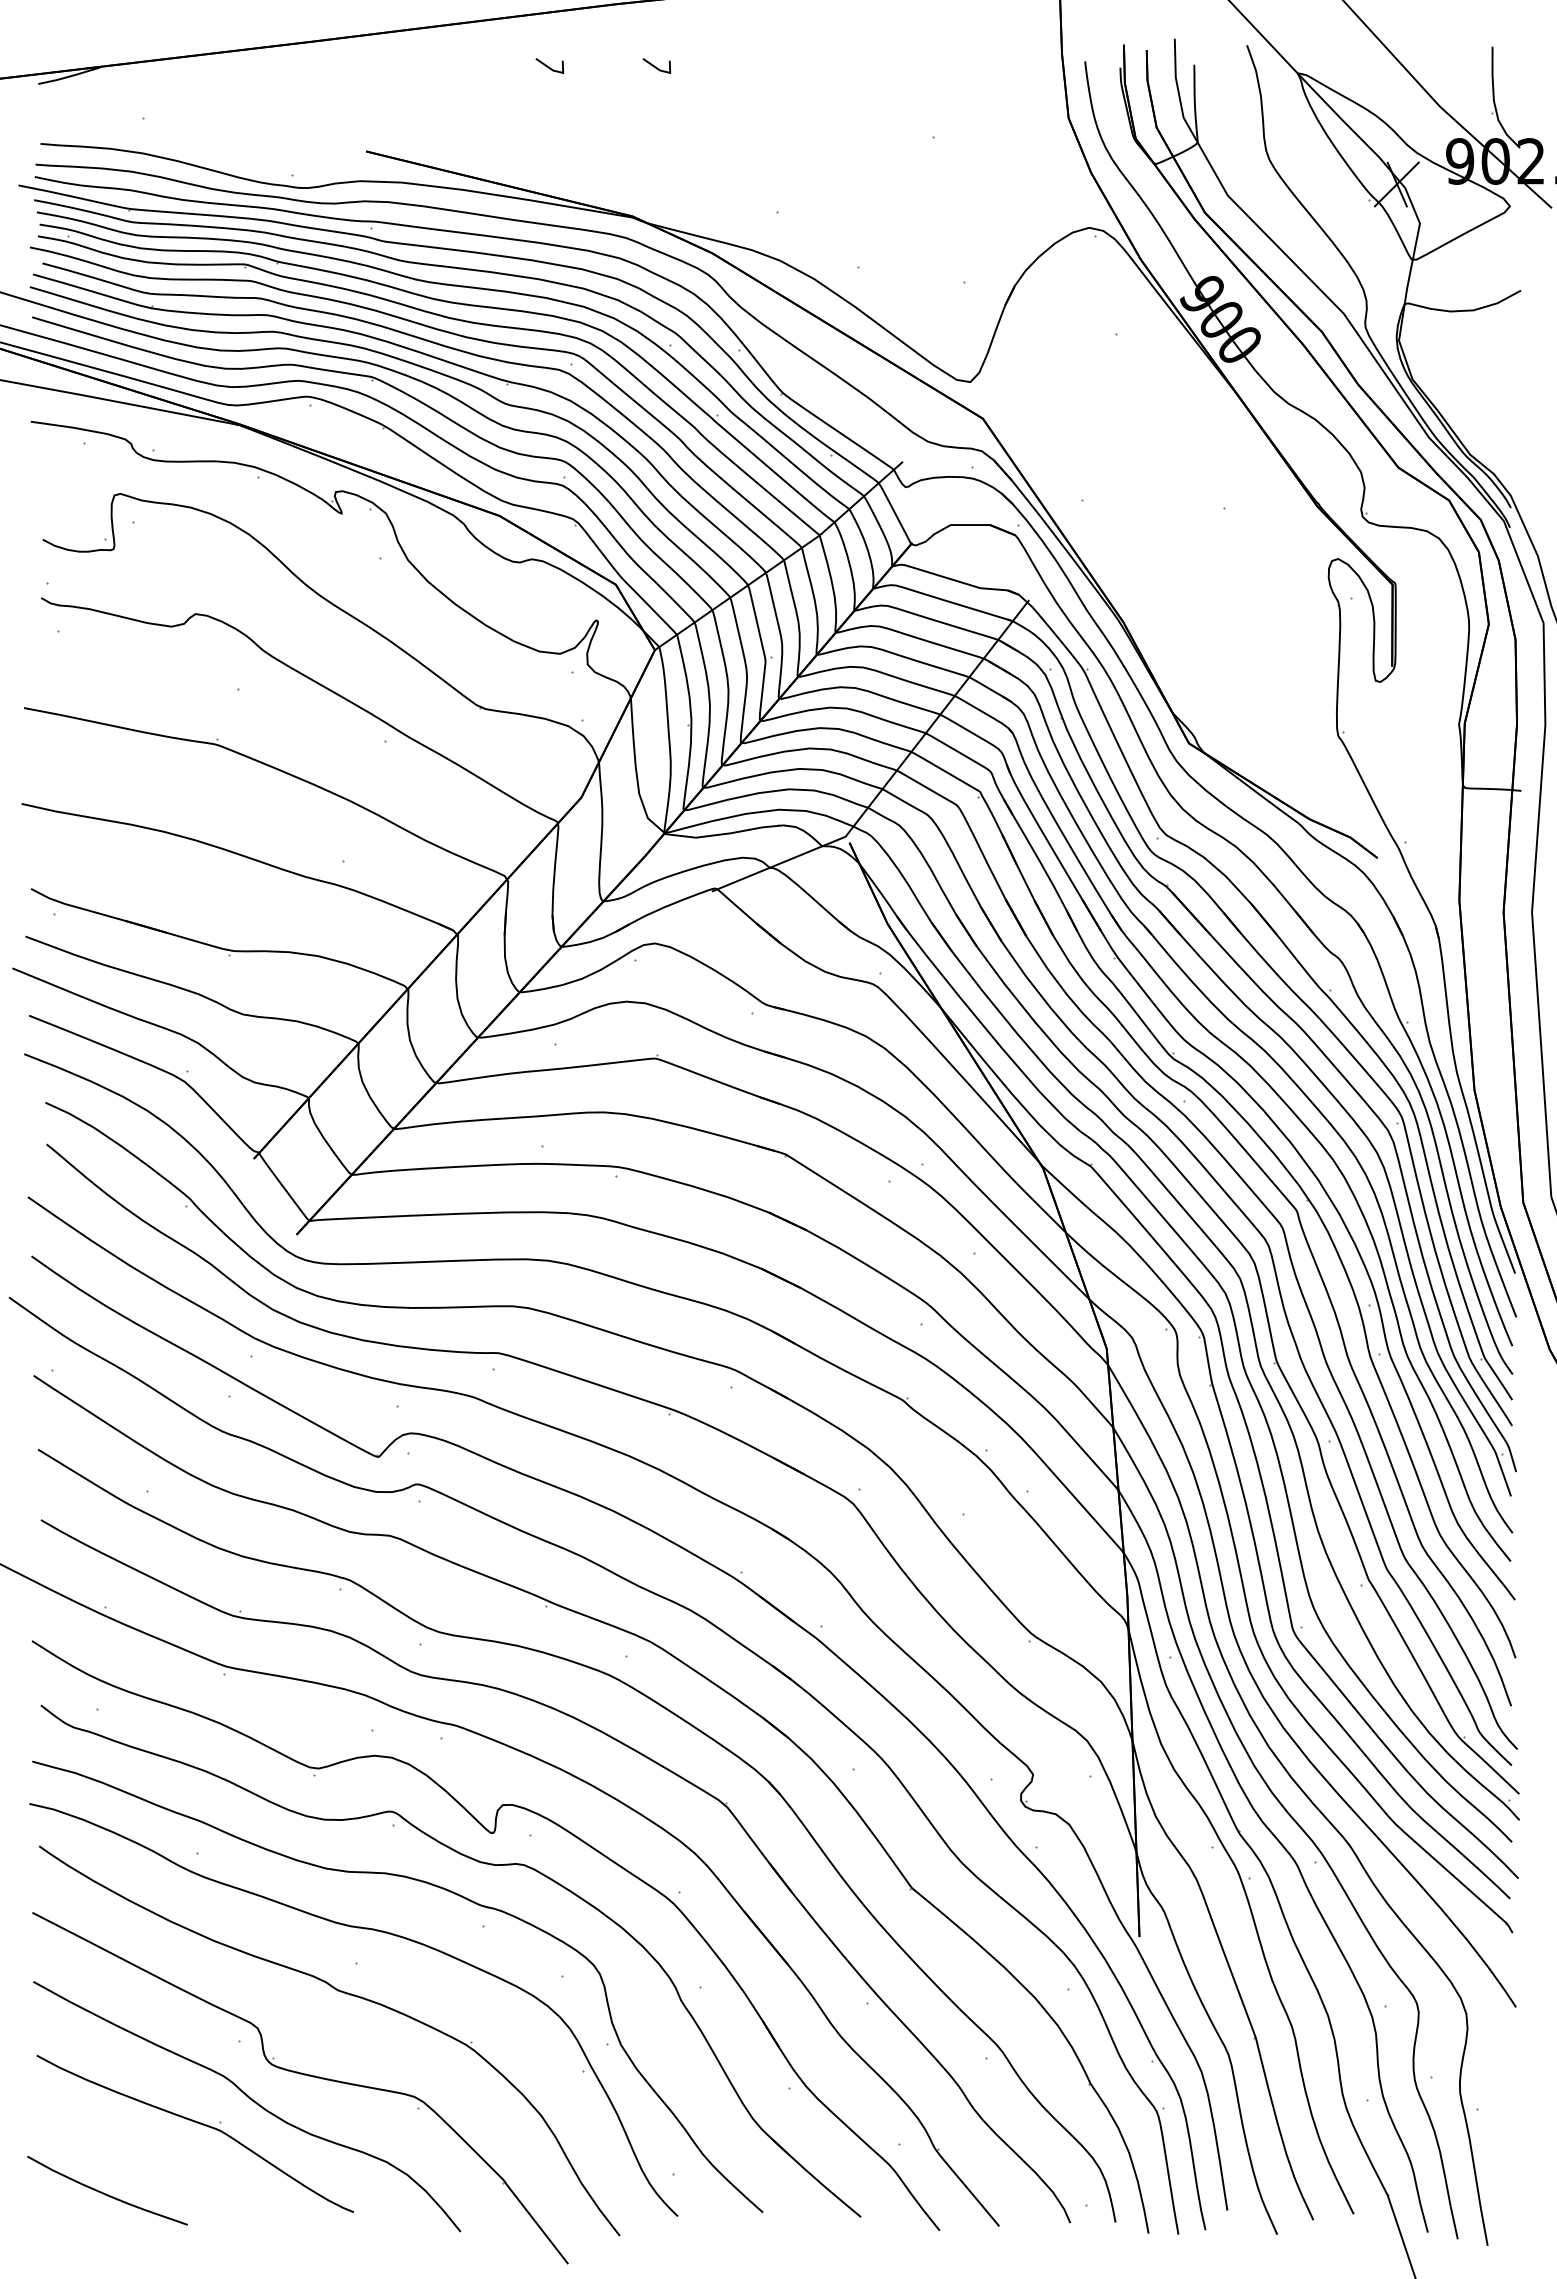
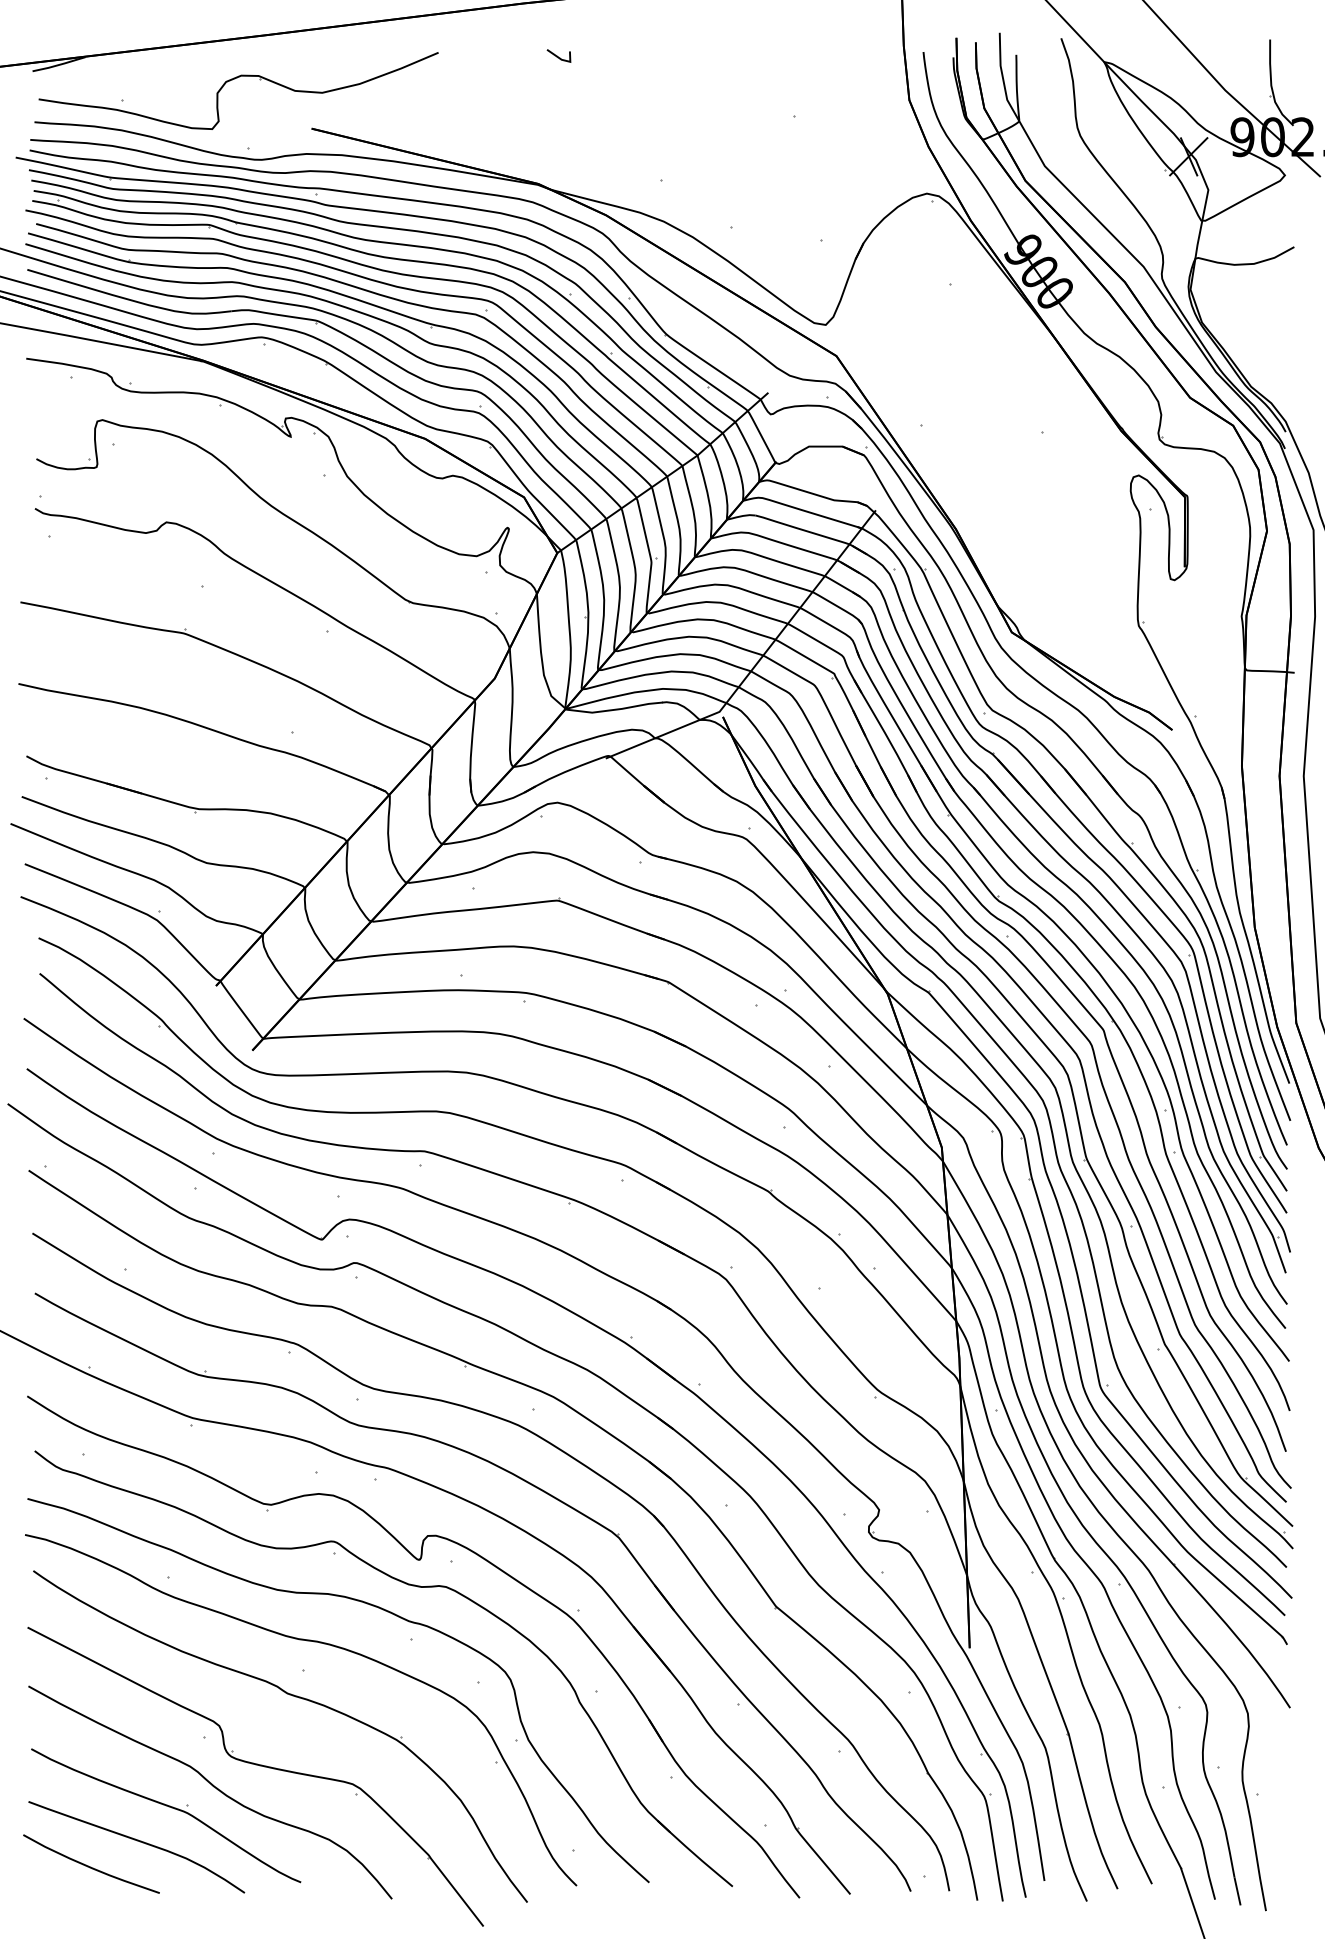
line: (549, 66) -> (467, 56), removed
part: (276, 93) -> (235, 79), added
curve: (162, 2164) -> (138, 1841), added

